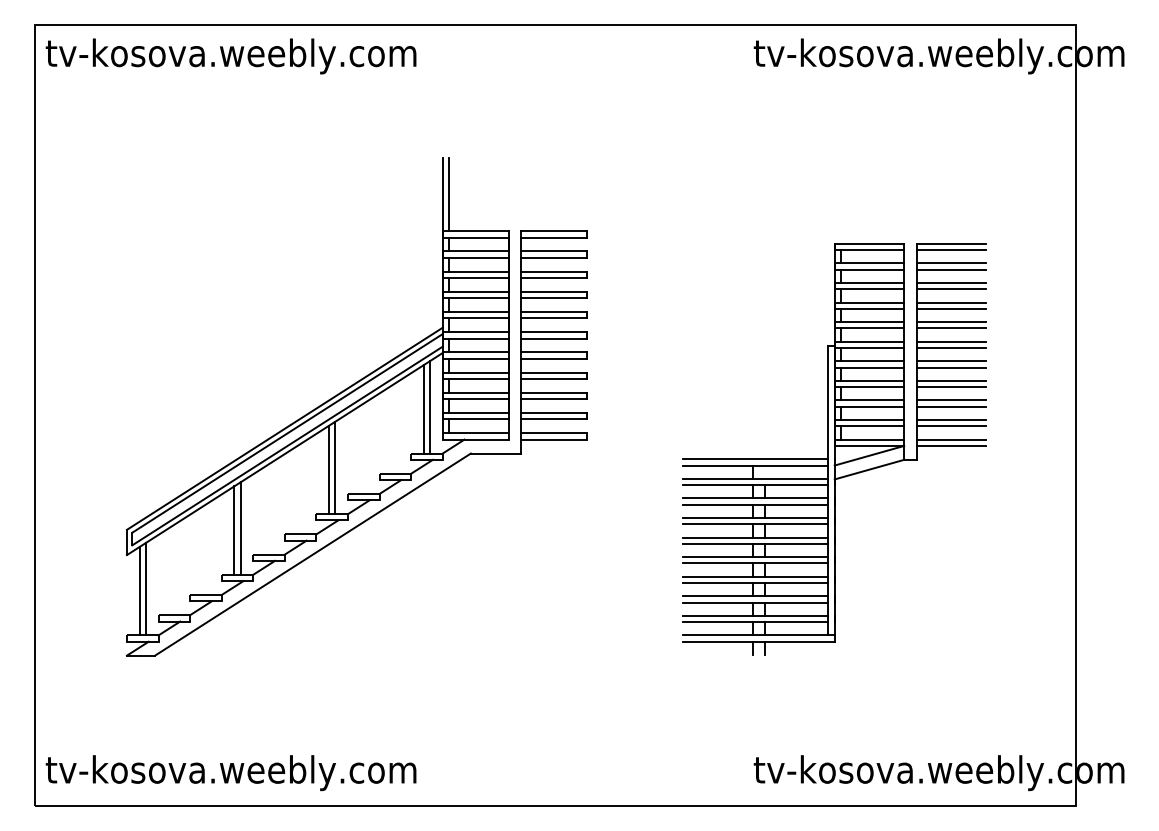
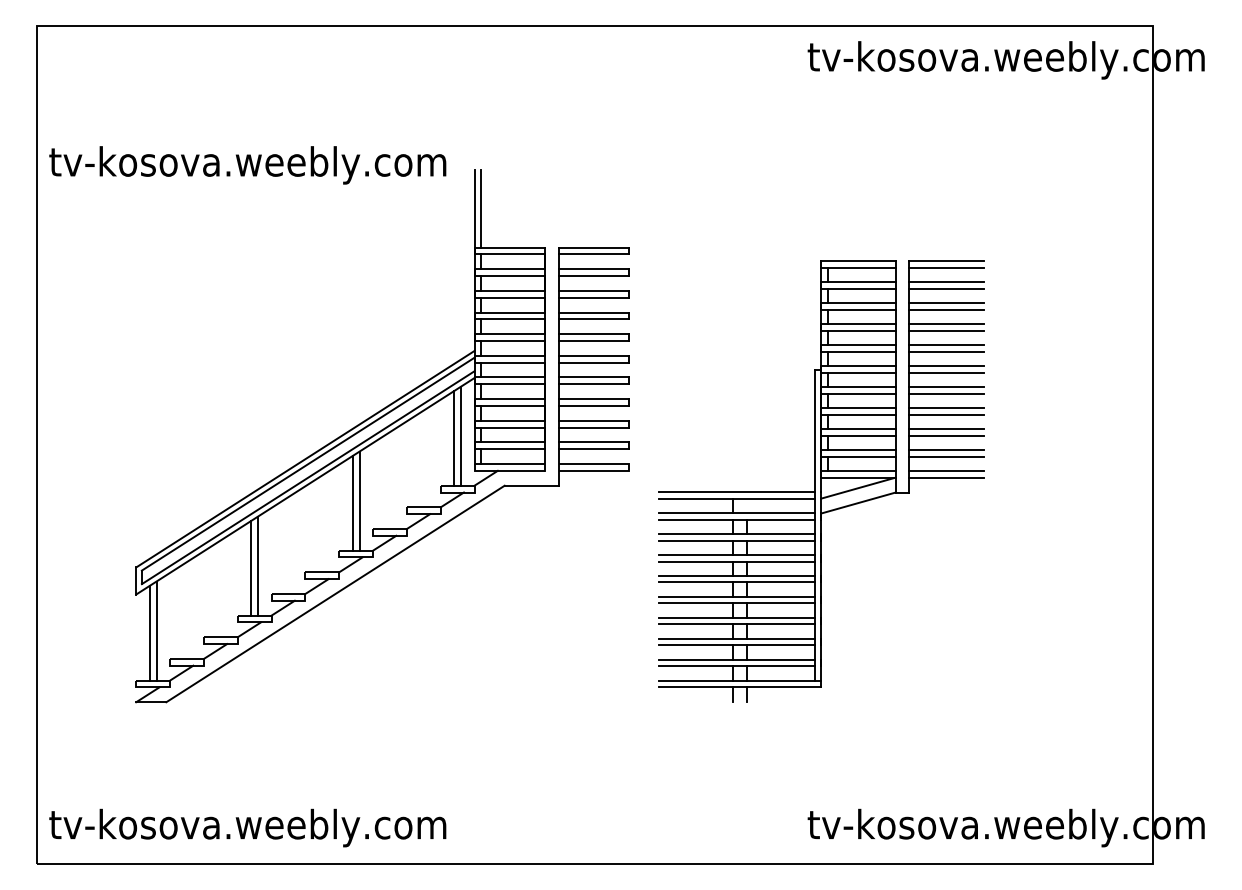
text: (230, 56) -> (247, 165), moved
part: (834, 449) -> (821, 481), moved

